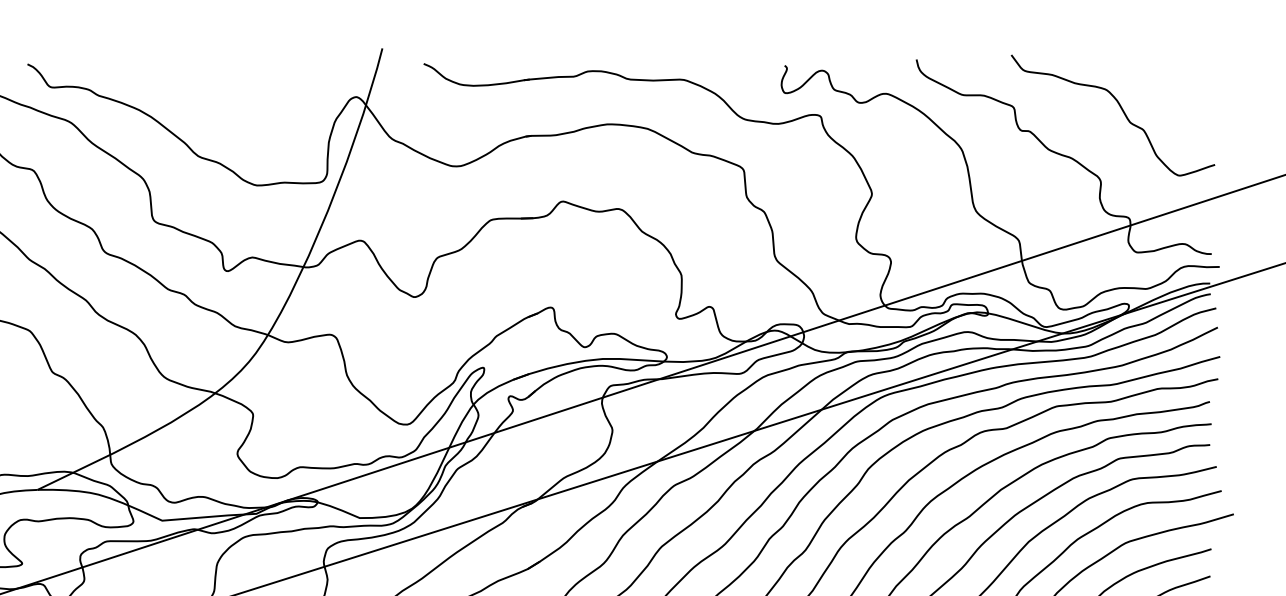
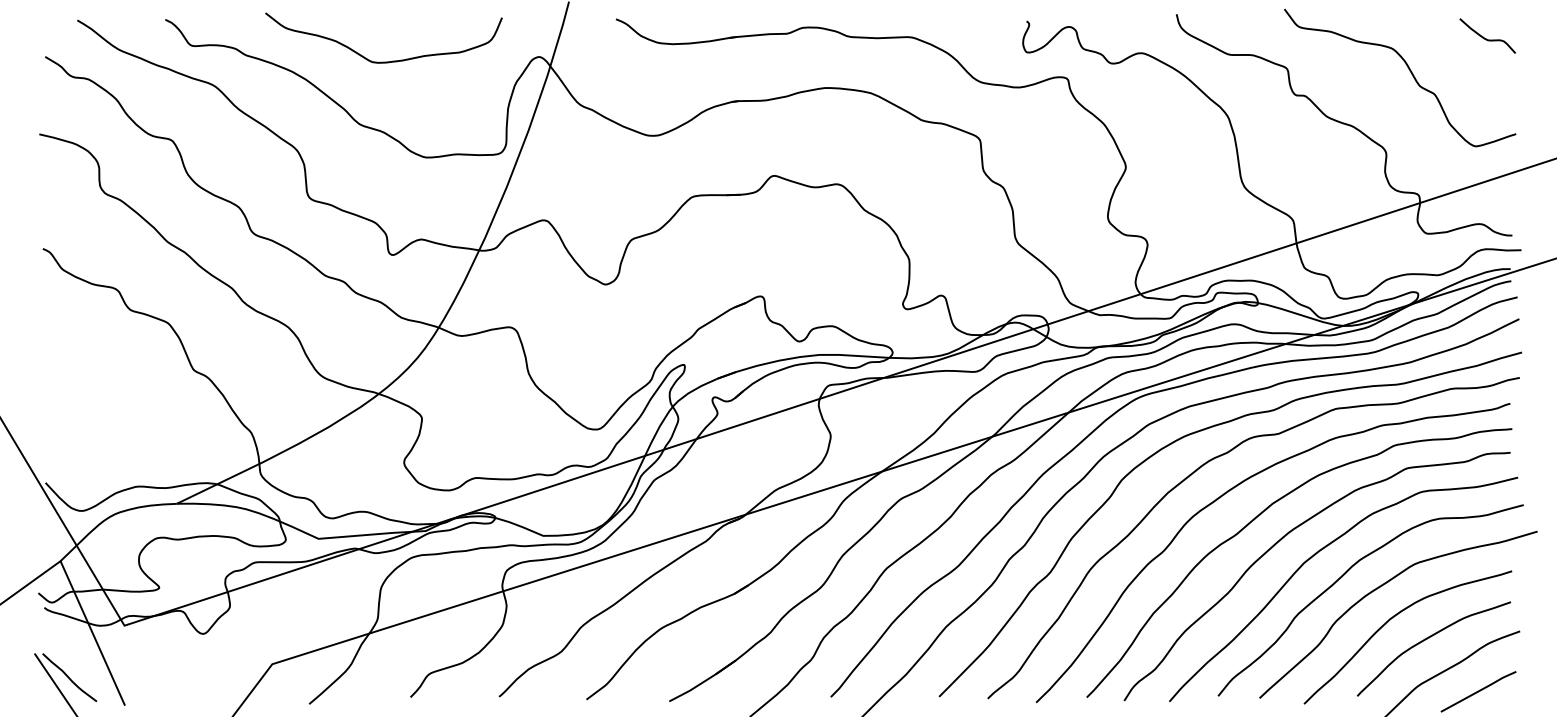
curve: (1188, 80) -> (1486, 38), added
curve: (219, 101) -> (383, 61), added

